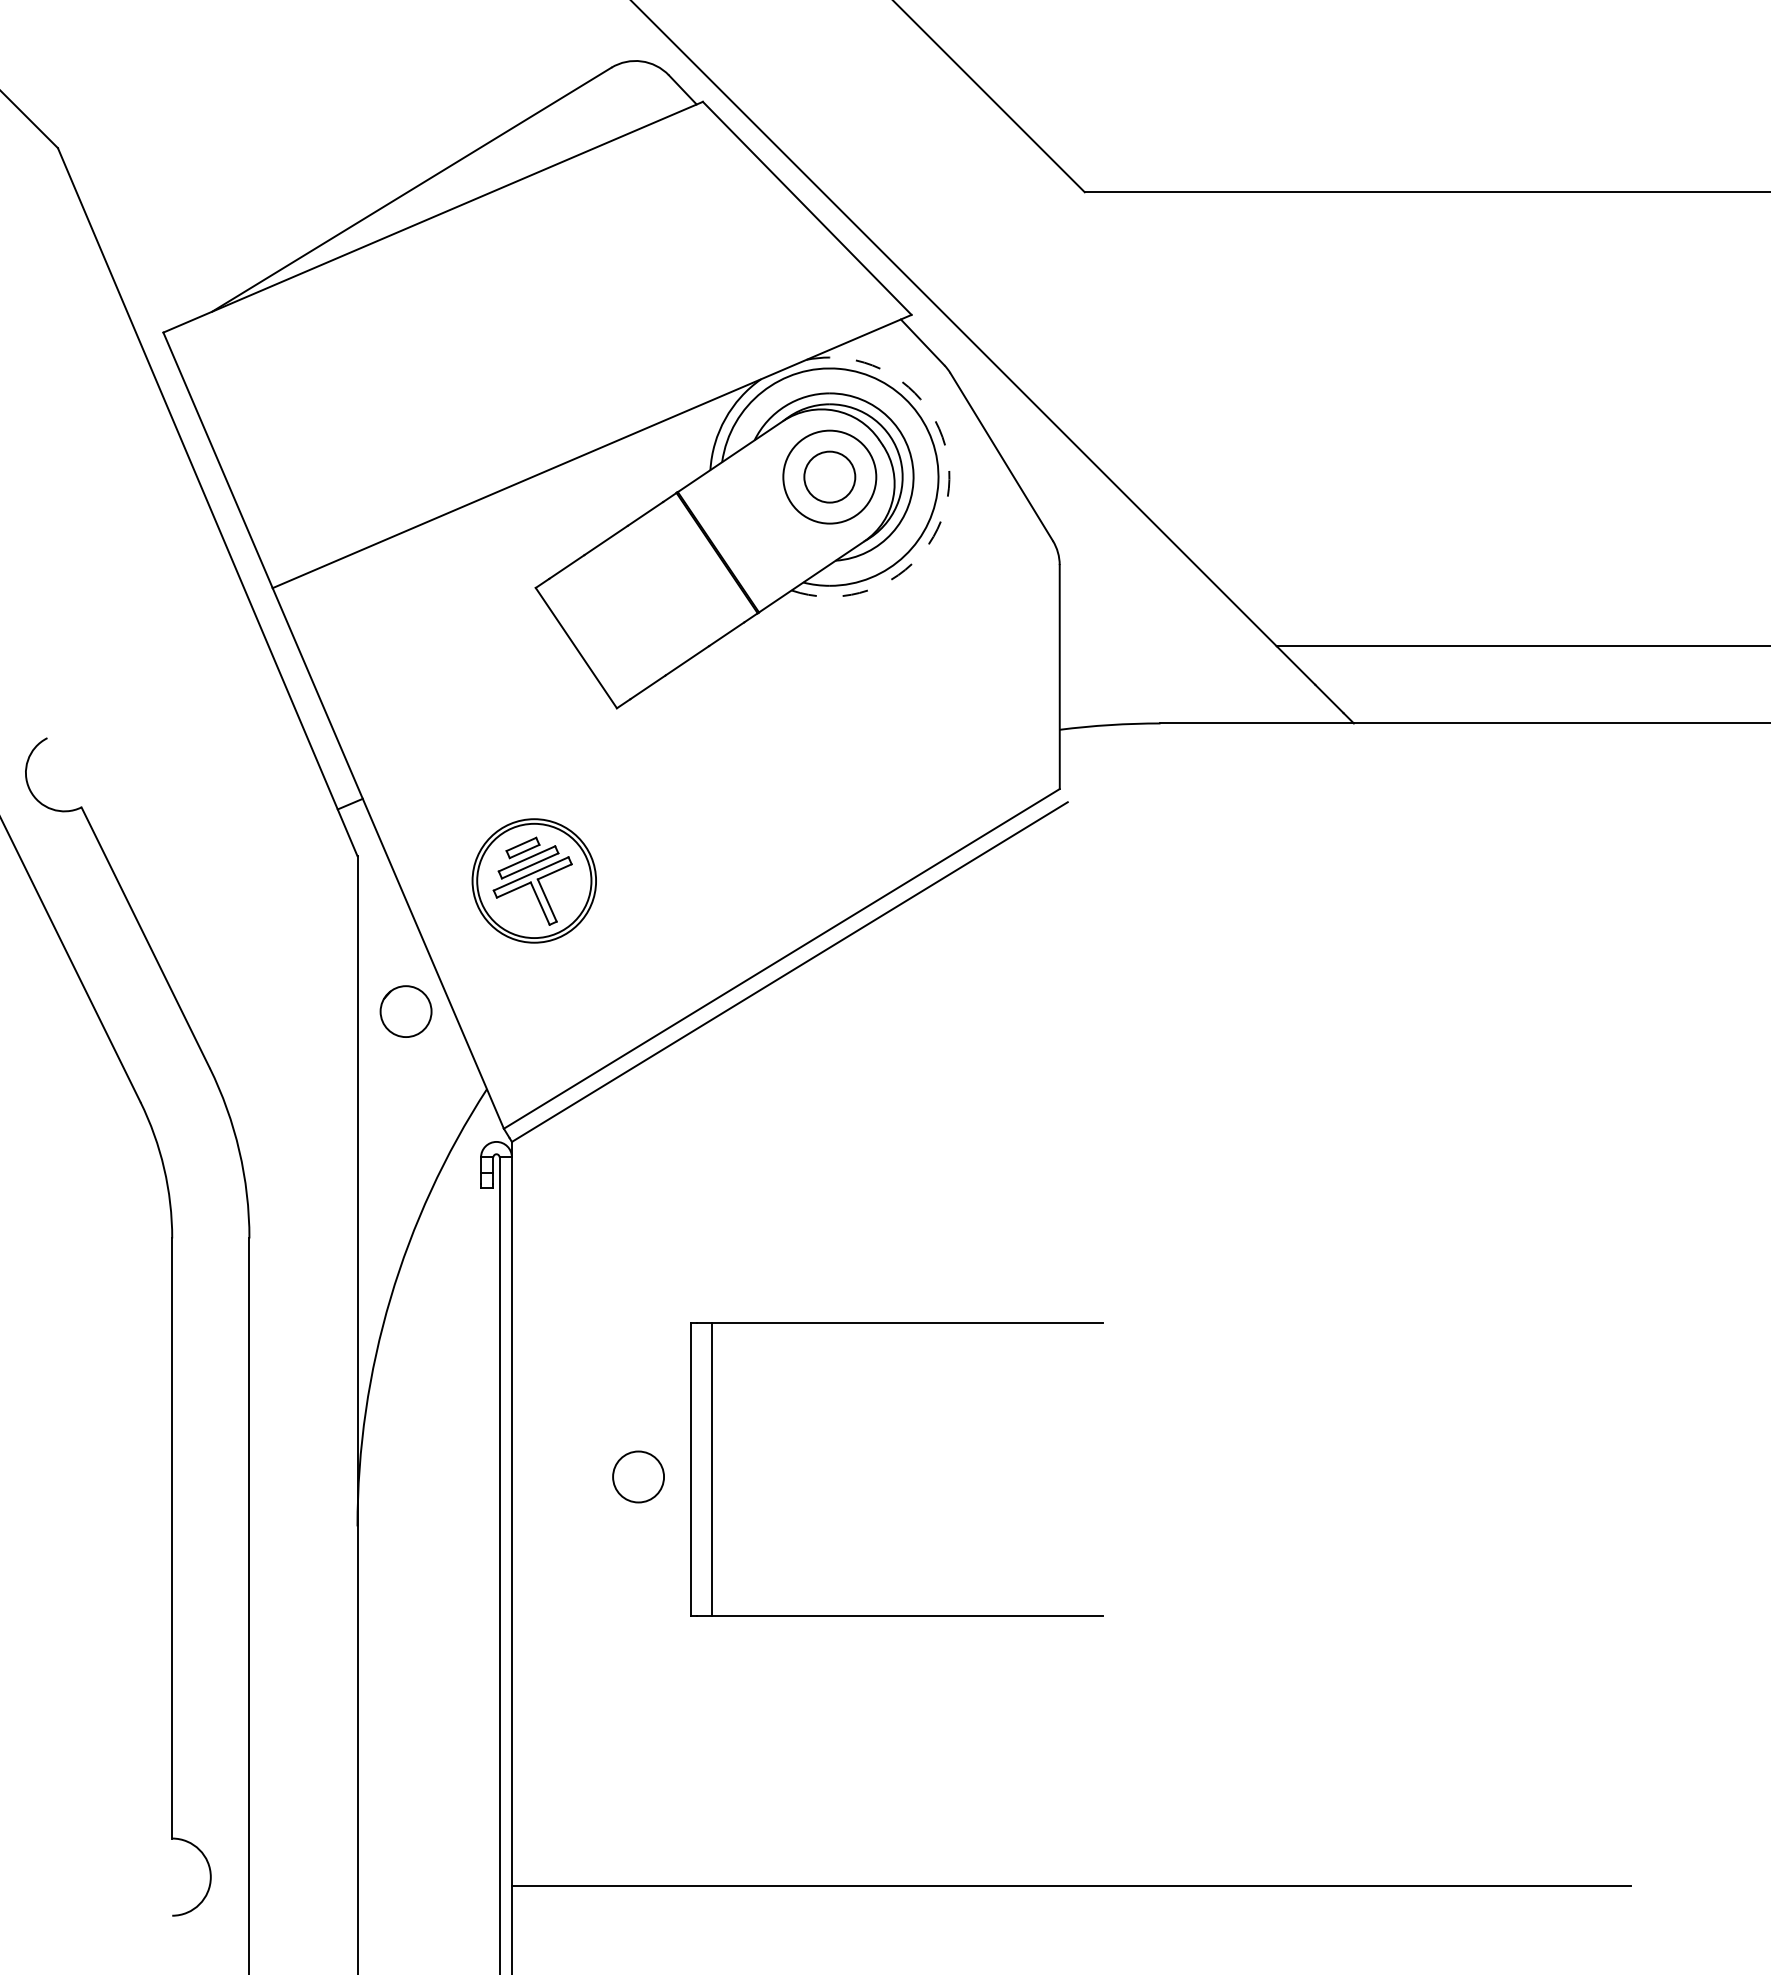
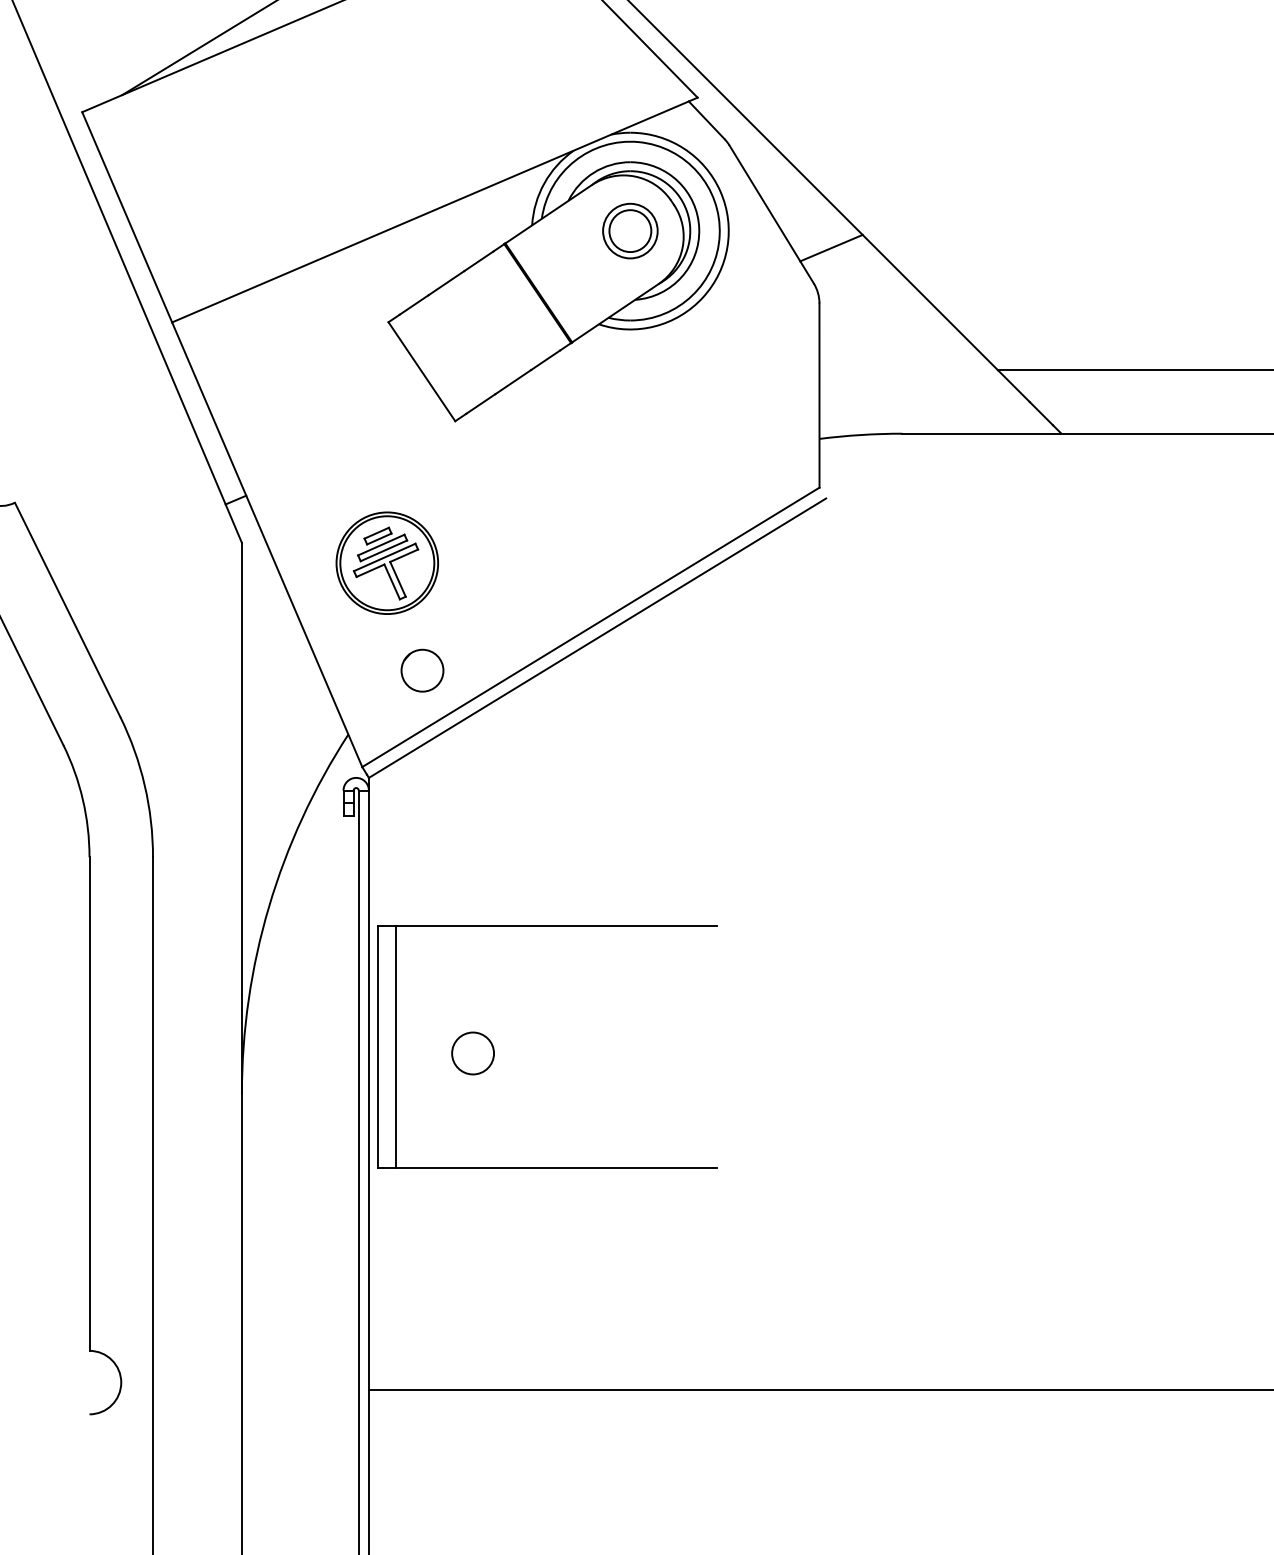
circle: (829, 476) -> (630, 230), size x0.71
arc: (947, 496) -> (727, 247), dashed -> solid
line: (1074, 497) -> (831, 247), added
part: (405, 1011) -> (422, 670), moved
part: (896, 1323) -> (547, 927), moved

